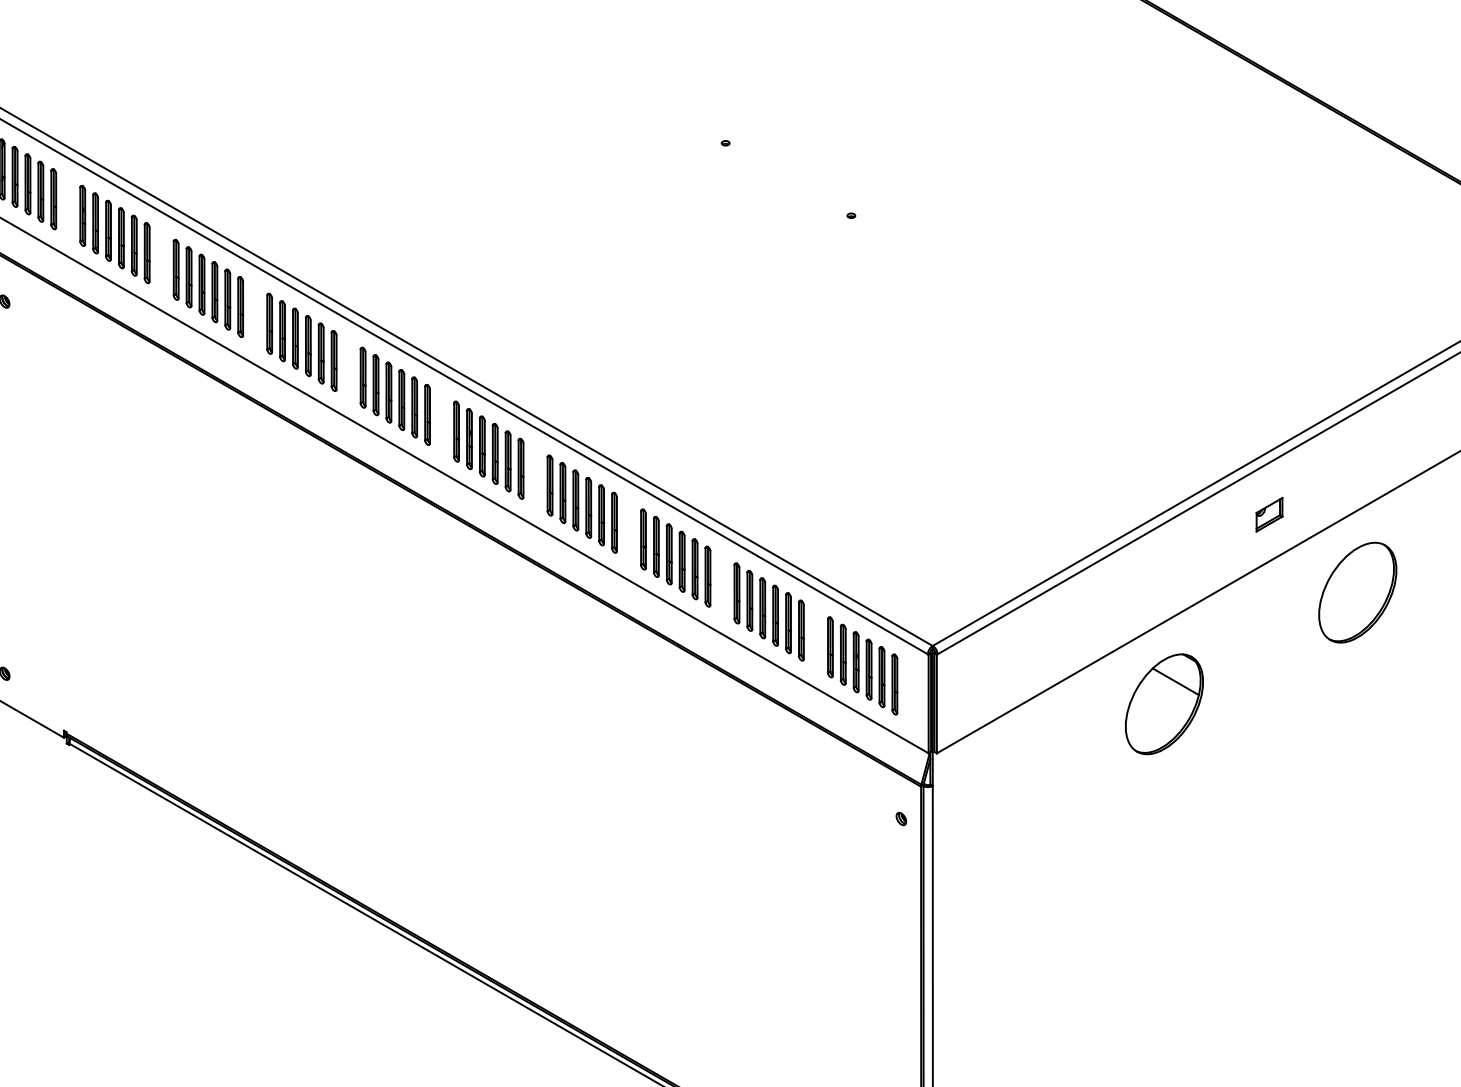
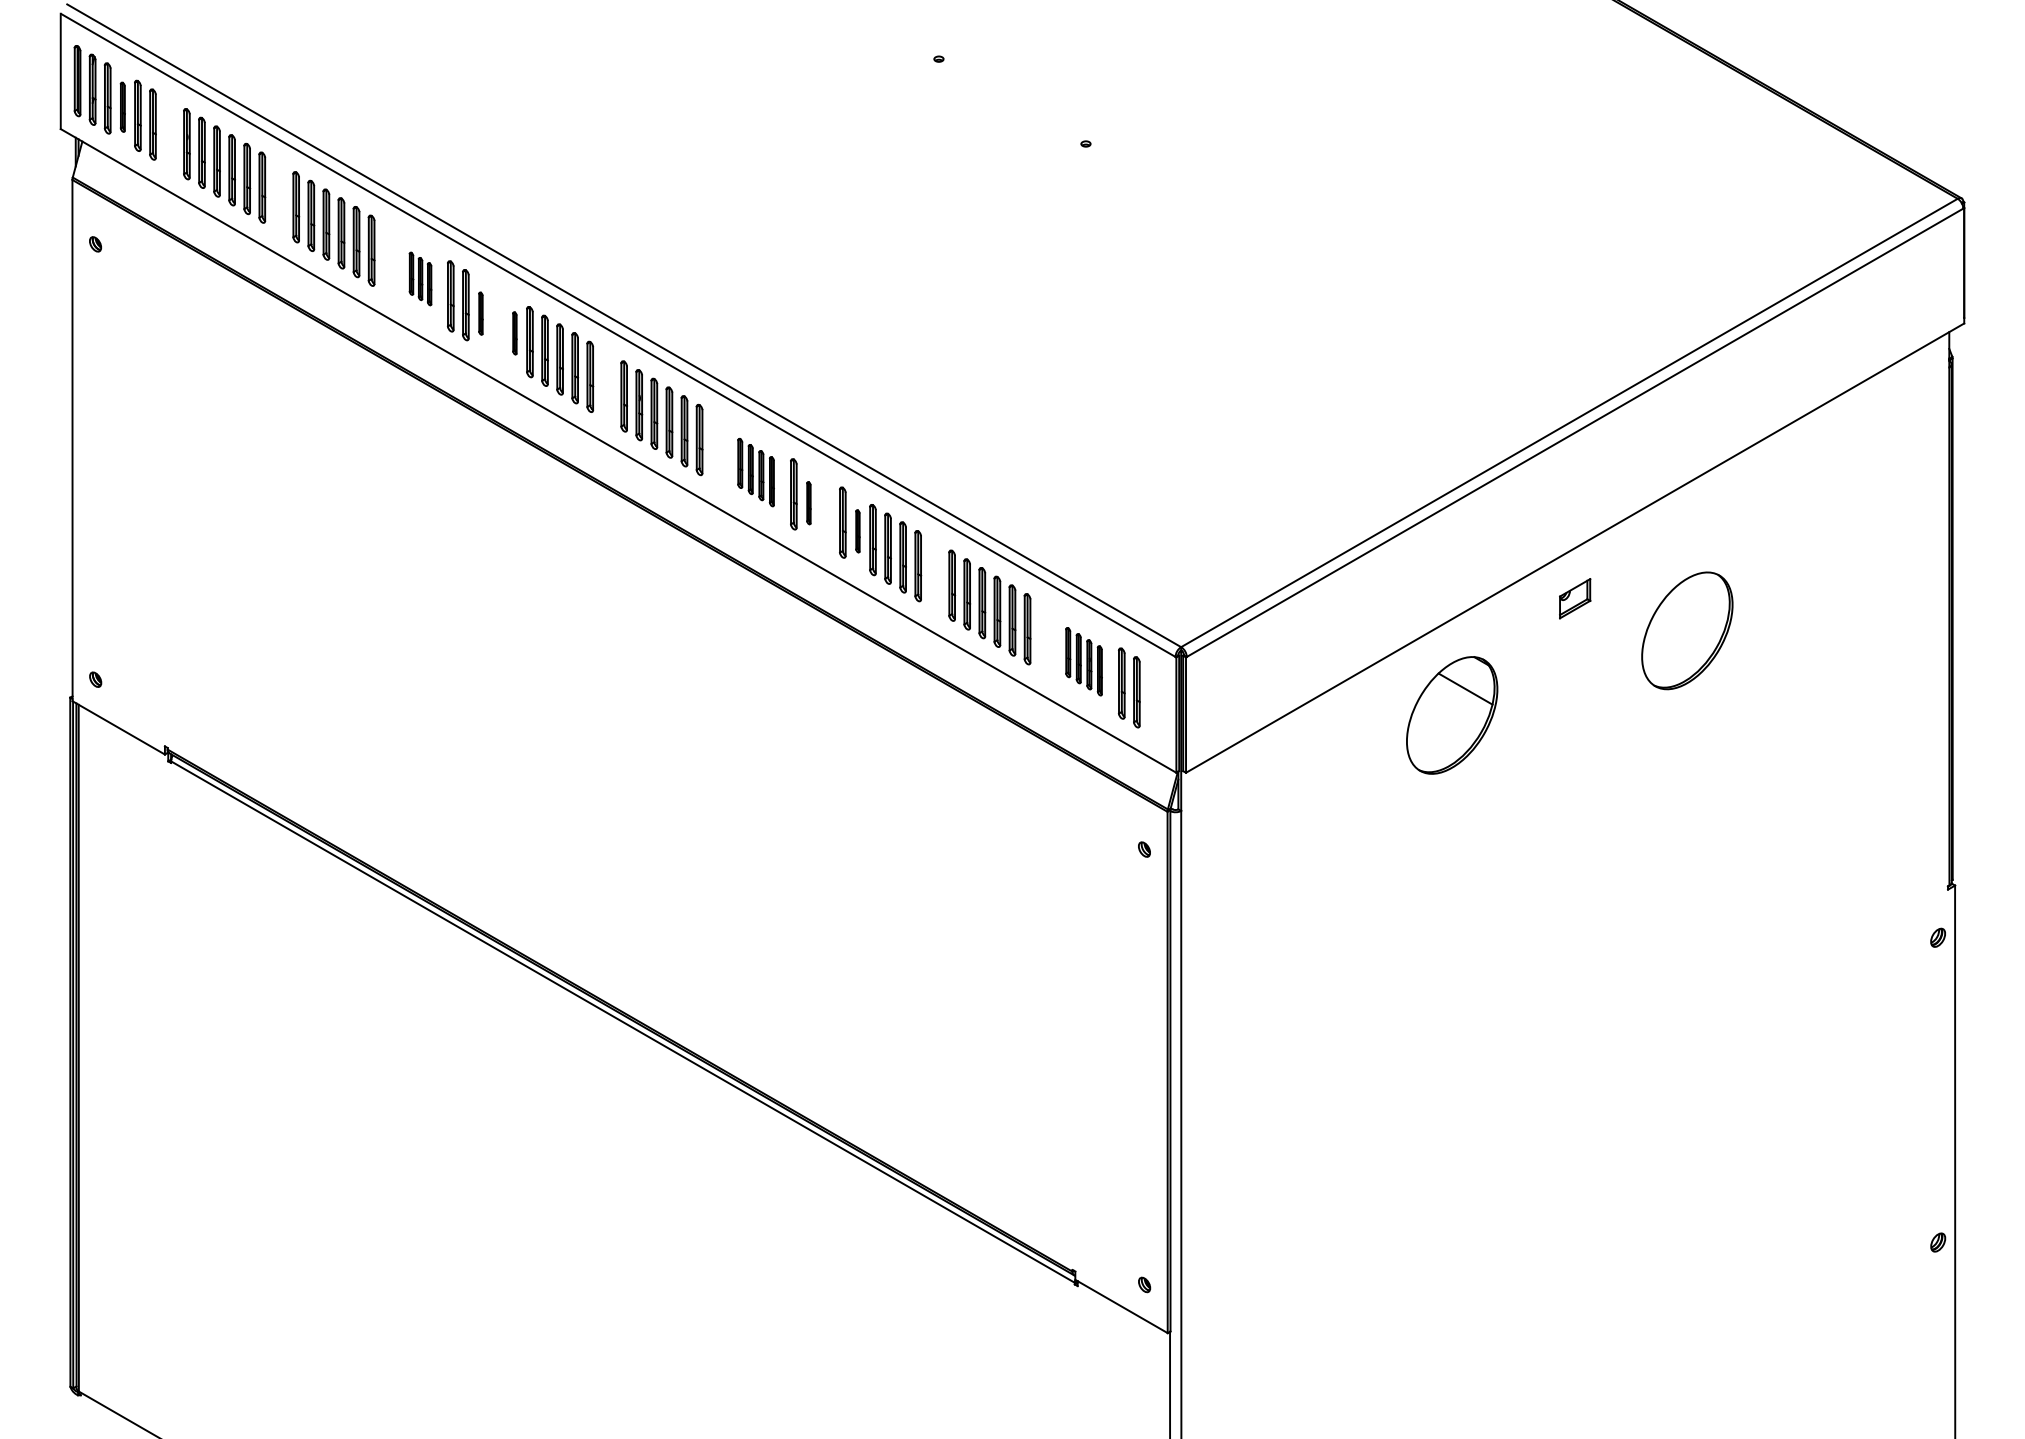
part: (27, 184) -> (122, 107), size x0.7
part: (282, 330) -> (420, 278), size x0.6
part: (333, 360) -> (480, 313), size x0.6
part: (362, 377) -> (514, 333), size x0.6
part: (568, 496) -> (755, 472), size x0.7
part: (1269, 514) -> (1575, 598), moved
part: (614, 523) -> (808, 503), size x0.6
part: (656, 547) -> (857, 531), size x0.6
part: (1357, 592) -> (1687, 630), moved
part: (849, 658) -> (1083, 661), size x0.7

